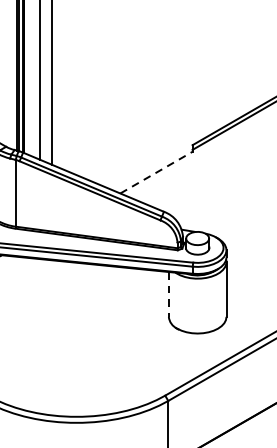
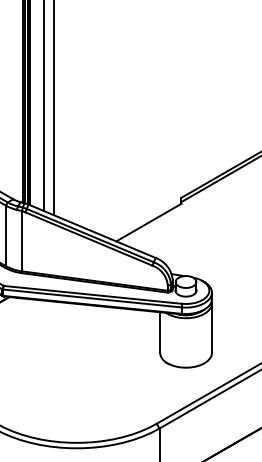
line: (156, 172) -> (148, 222), dashed -> solid
line: (169, 294) -> (160, 332), dashed -> solid

